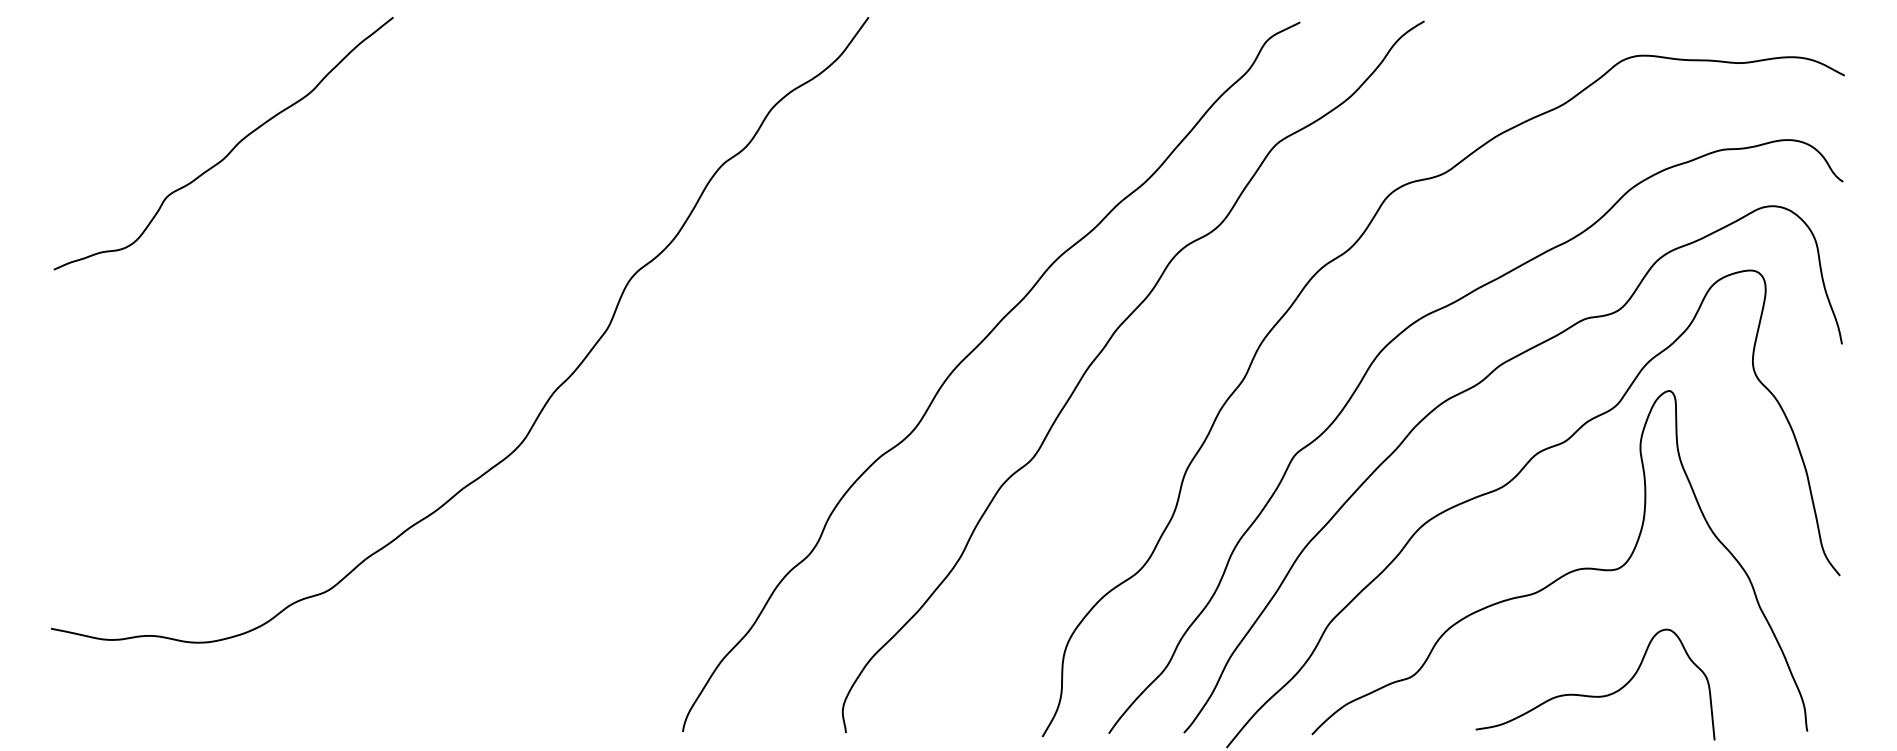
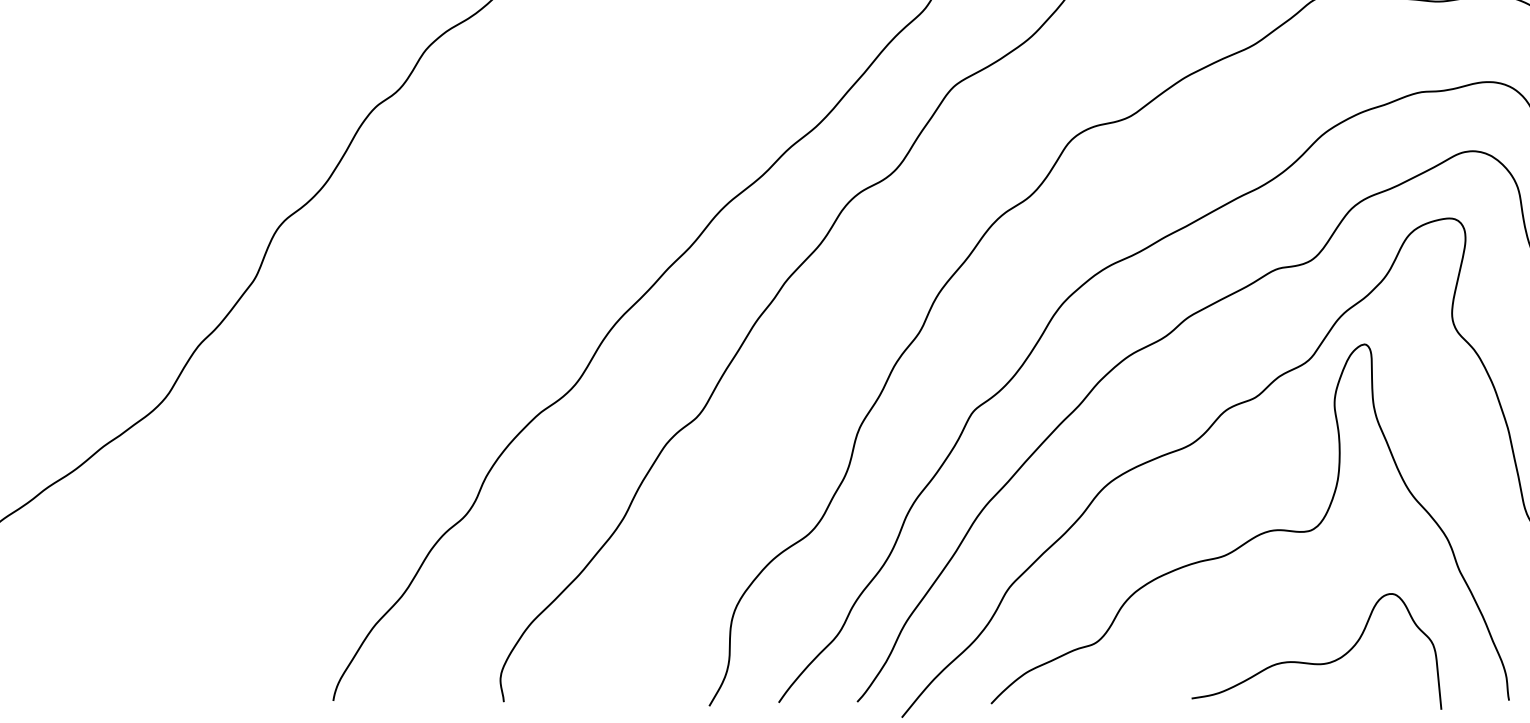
curve: (1595, 695) -> (1316, 662), moved

